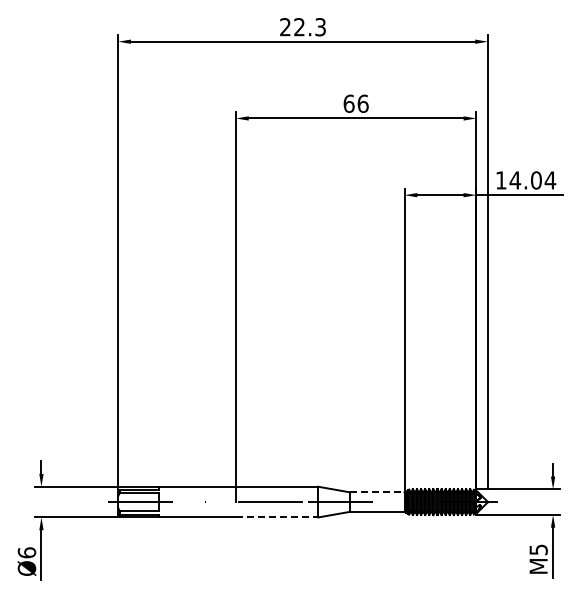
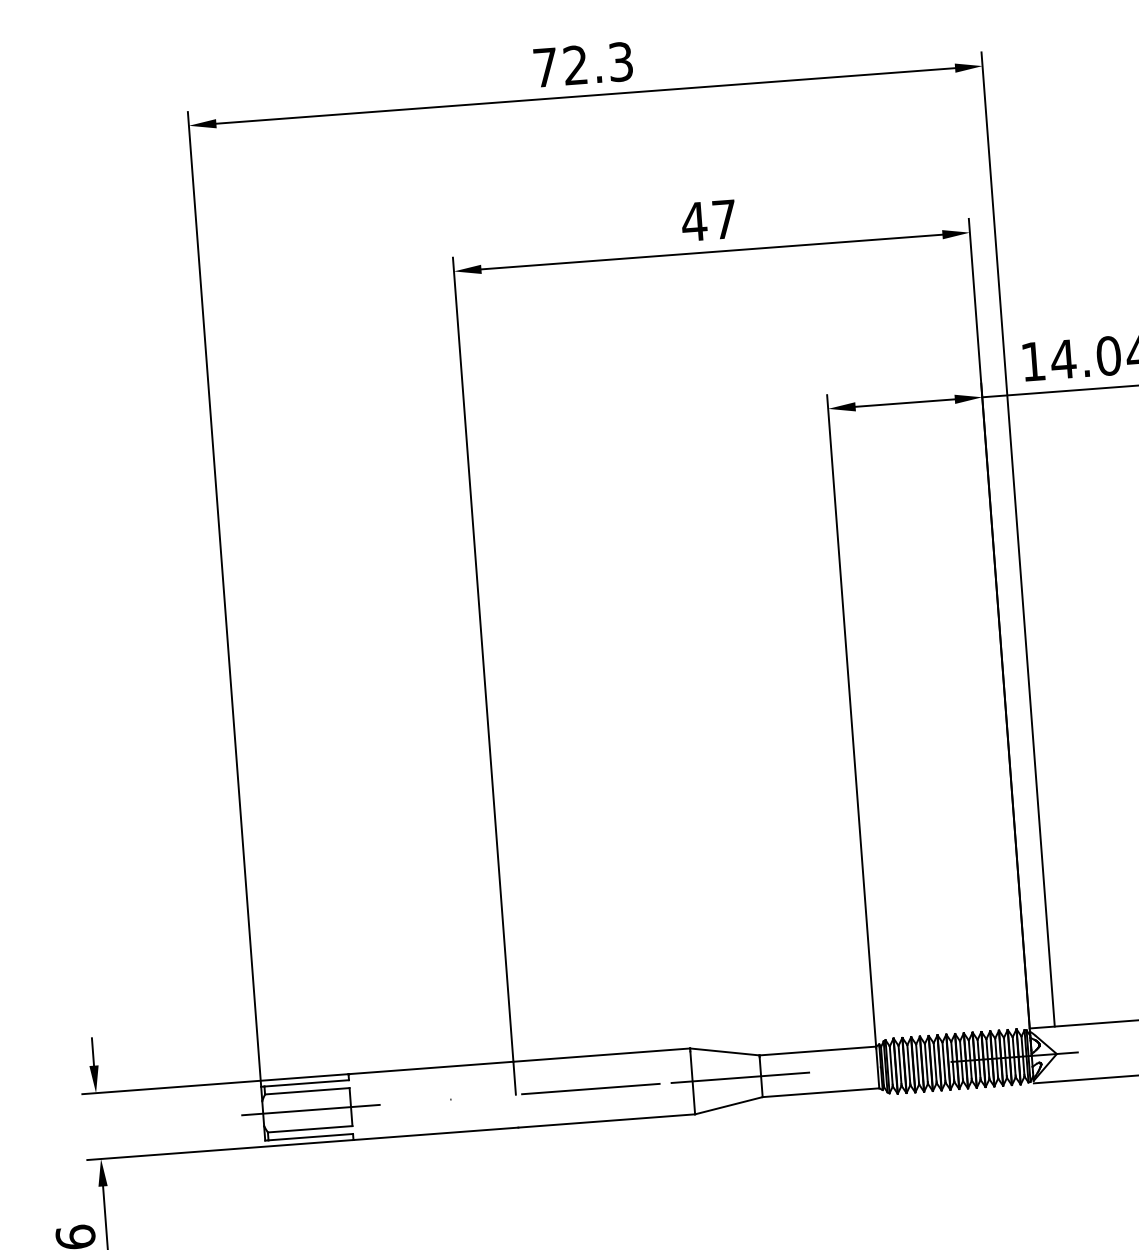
text: (285, 27) -> (545, 68), 22.3 -> 72.3
text: (355, 103) -> (708, 220), 66 -> 47
line: (377, 492) -> (818, 1051), dashed -> solid
line: (277, 517) -> (607, 1121), dashed -> solid

